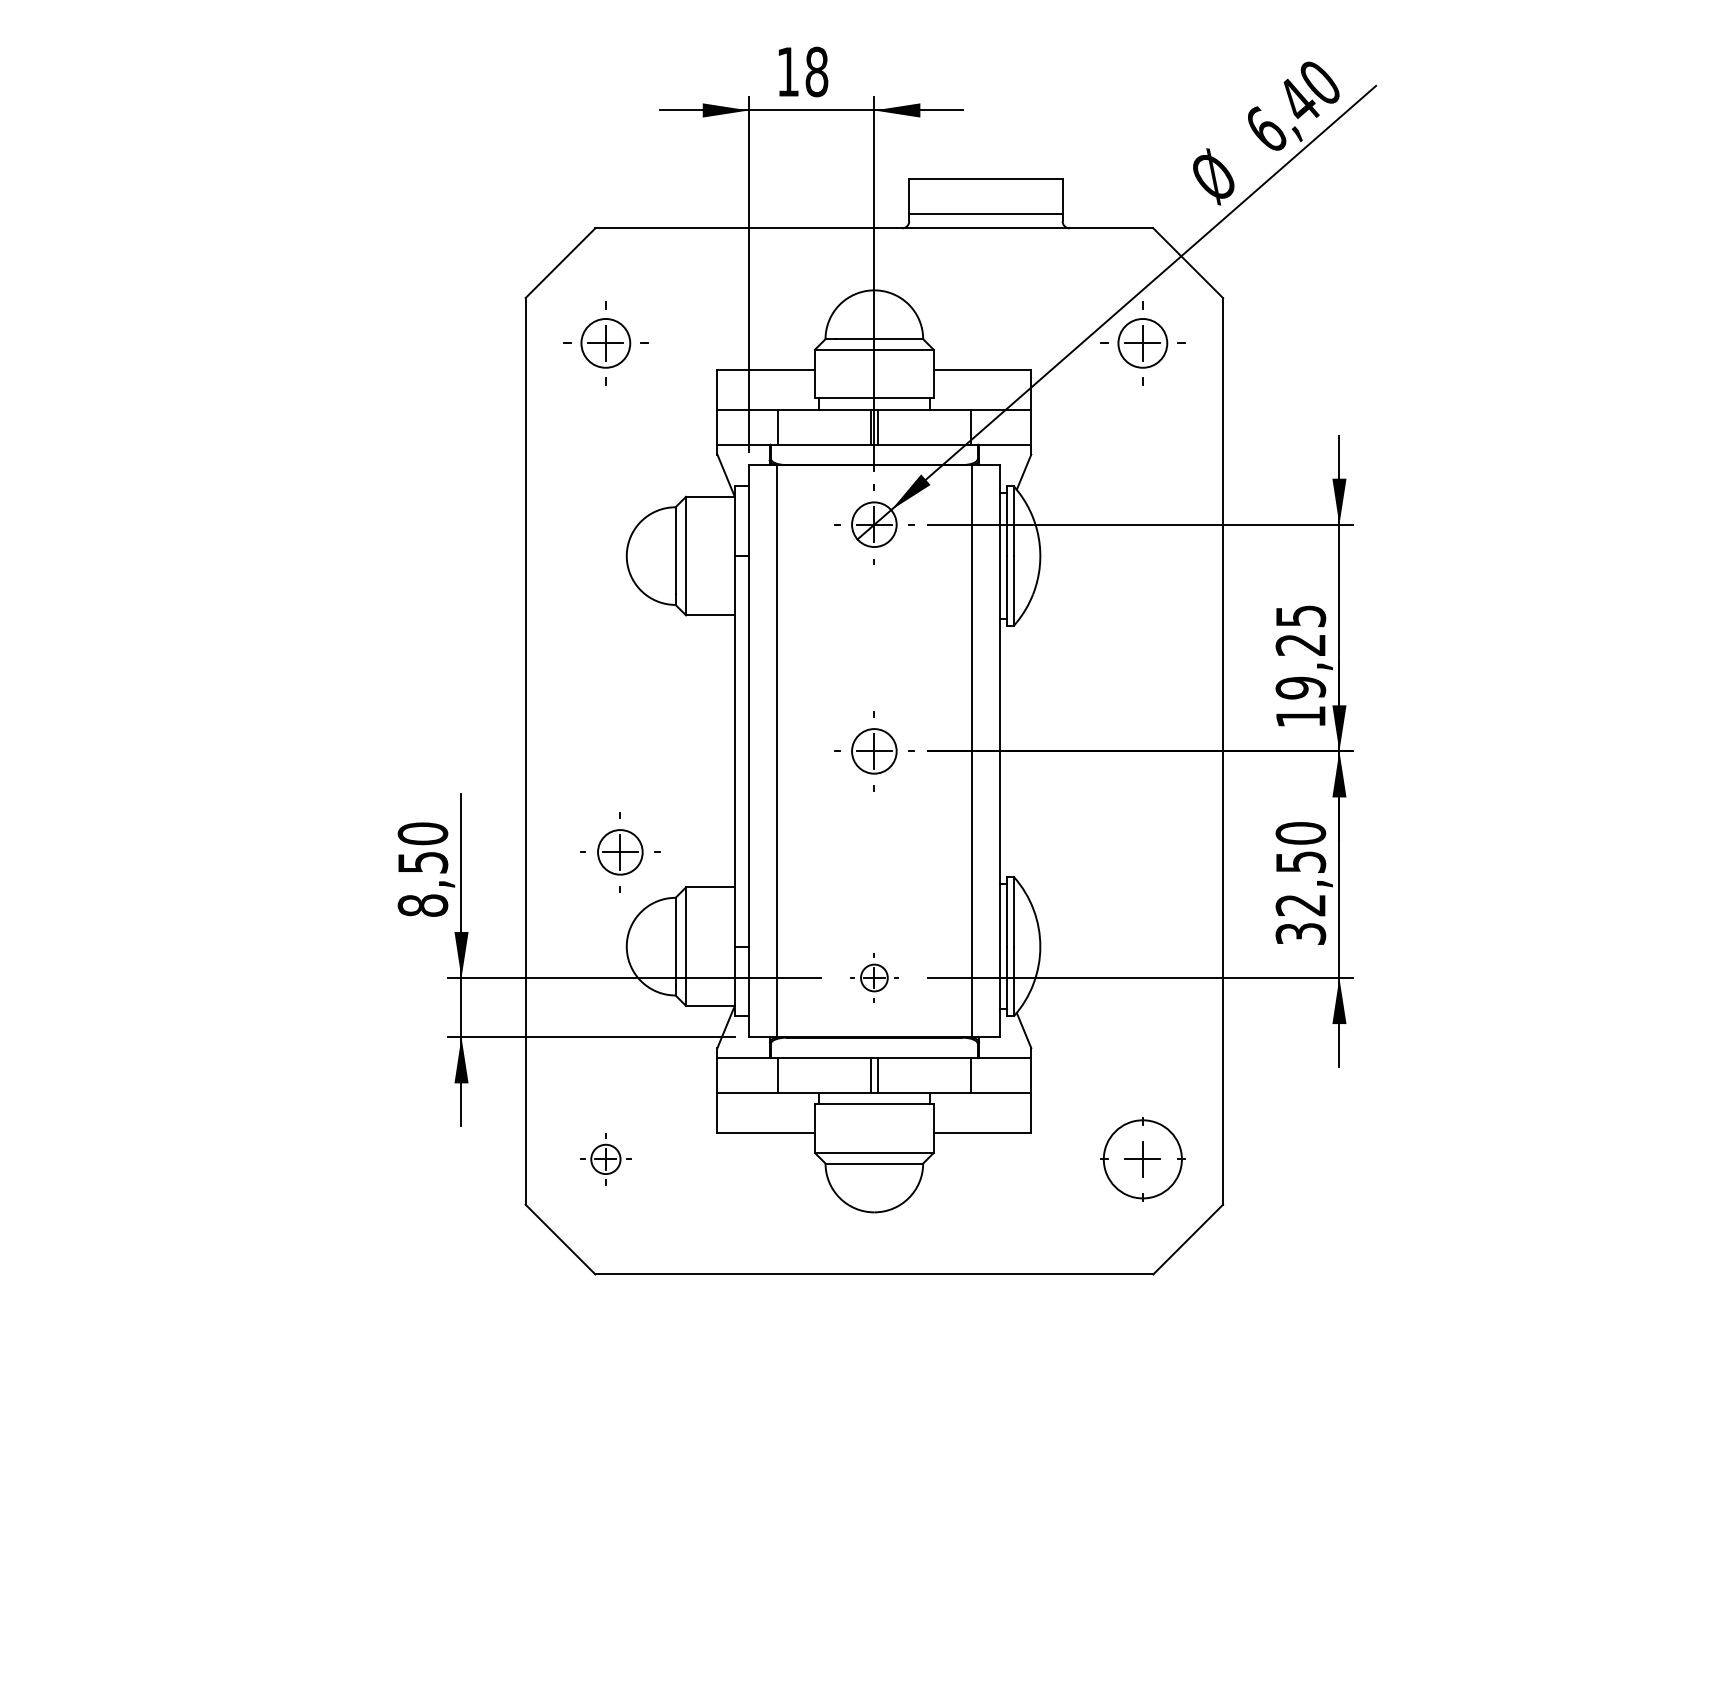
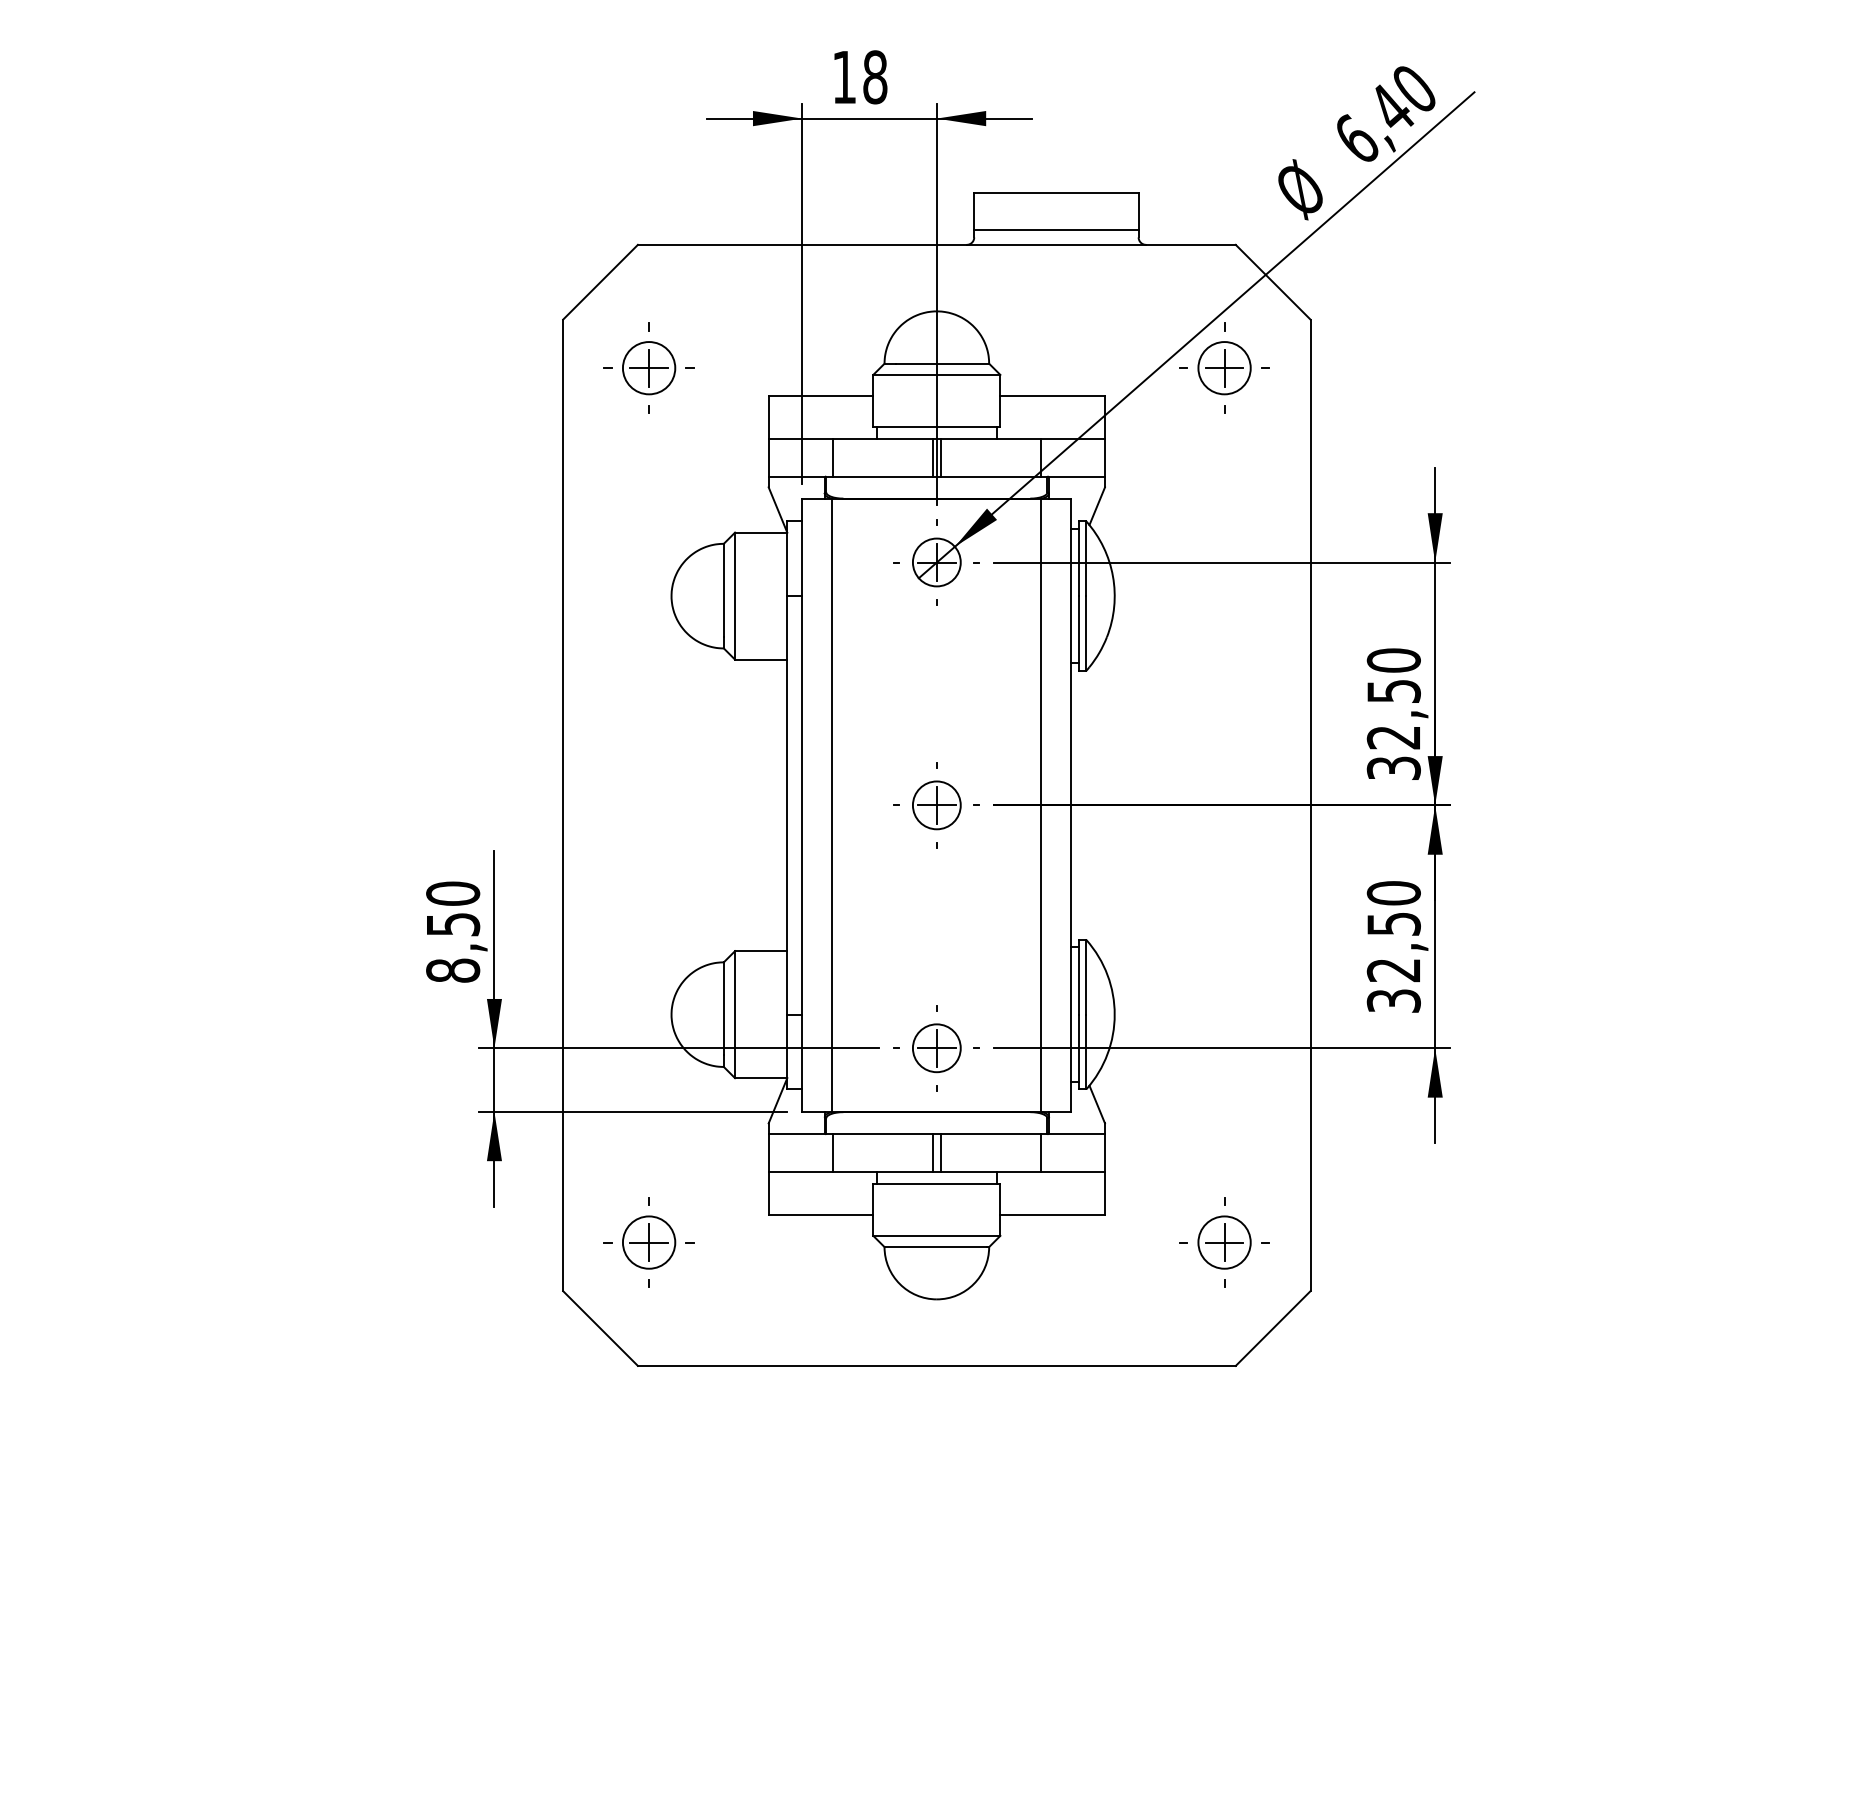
text: (1300, 665) -> (1393, 713), 19,25 -> 32,50
part: (620, 852) -> (664, 913), removed
part: (874, 977) -> (937, 1047), size x1.67
circle: (1142, 1158) -> (1224, 1241), size x0.62
part: (605, 1159) -> (648, 1242), size x1.67

